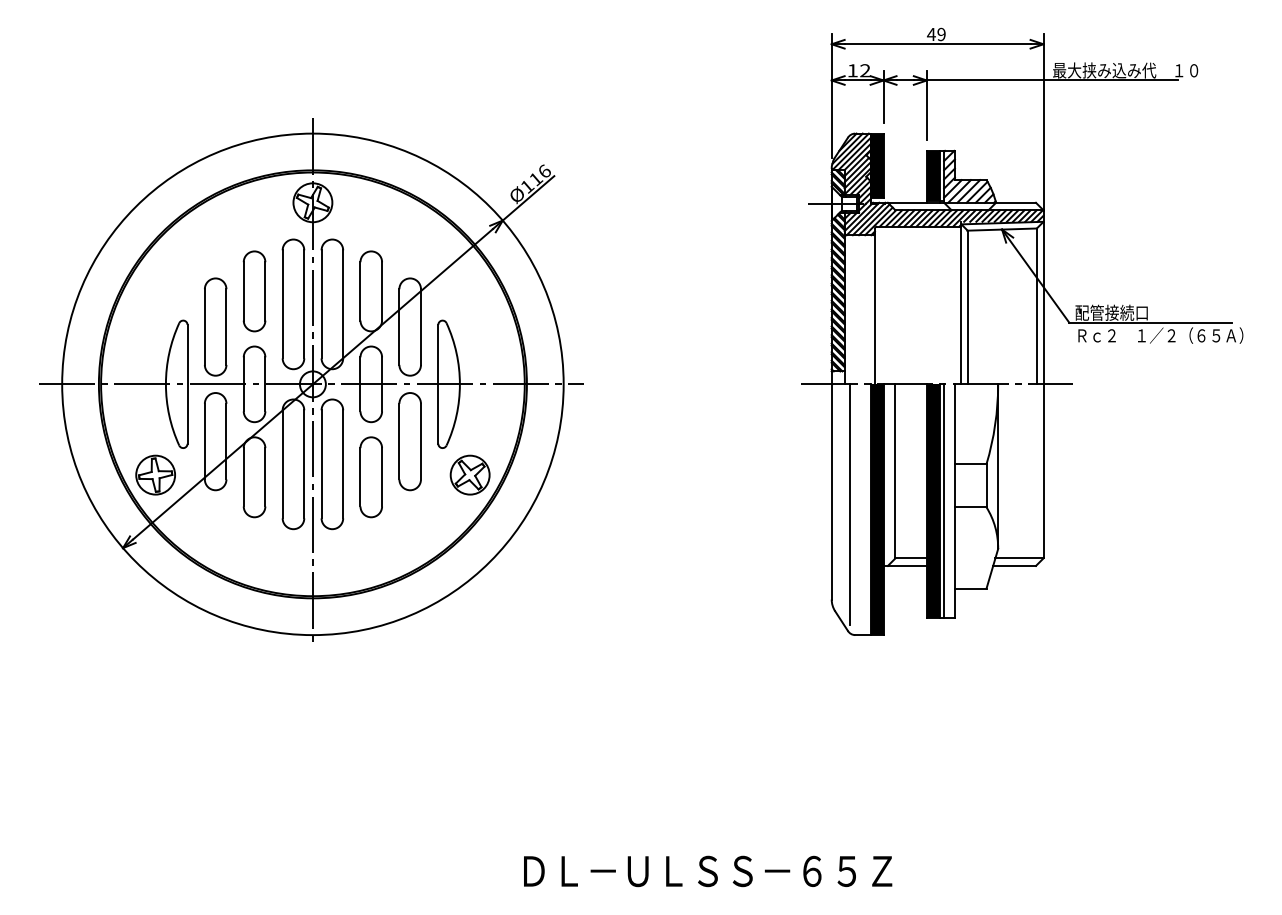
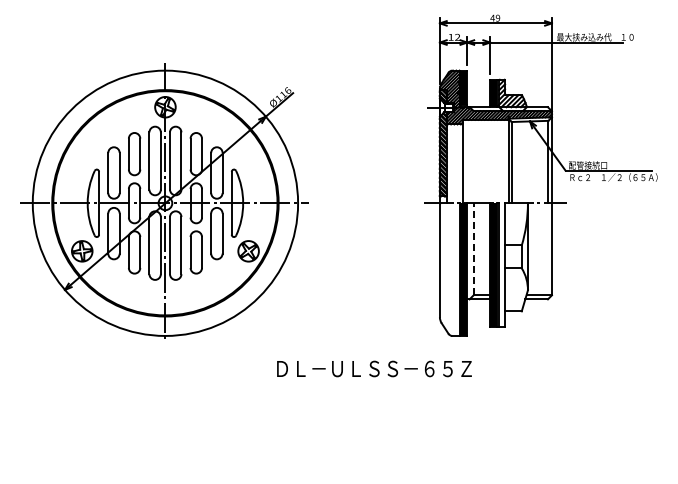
line: (895, 469) -> (473, 248), solid -> dashed
line: (849, 503) -> (449, 266), removed
text: (708, 870) -> (374, 368), moved

